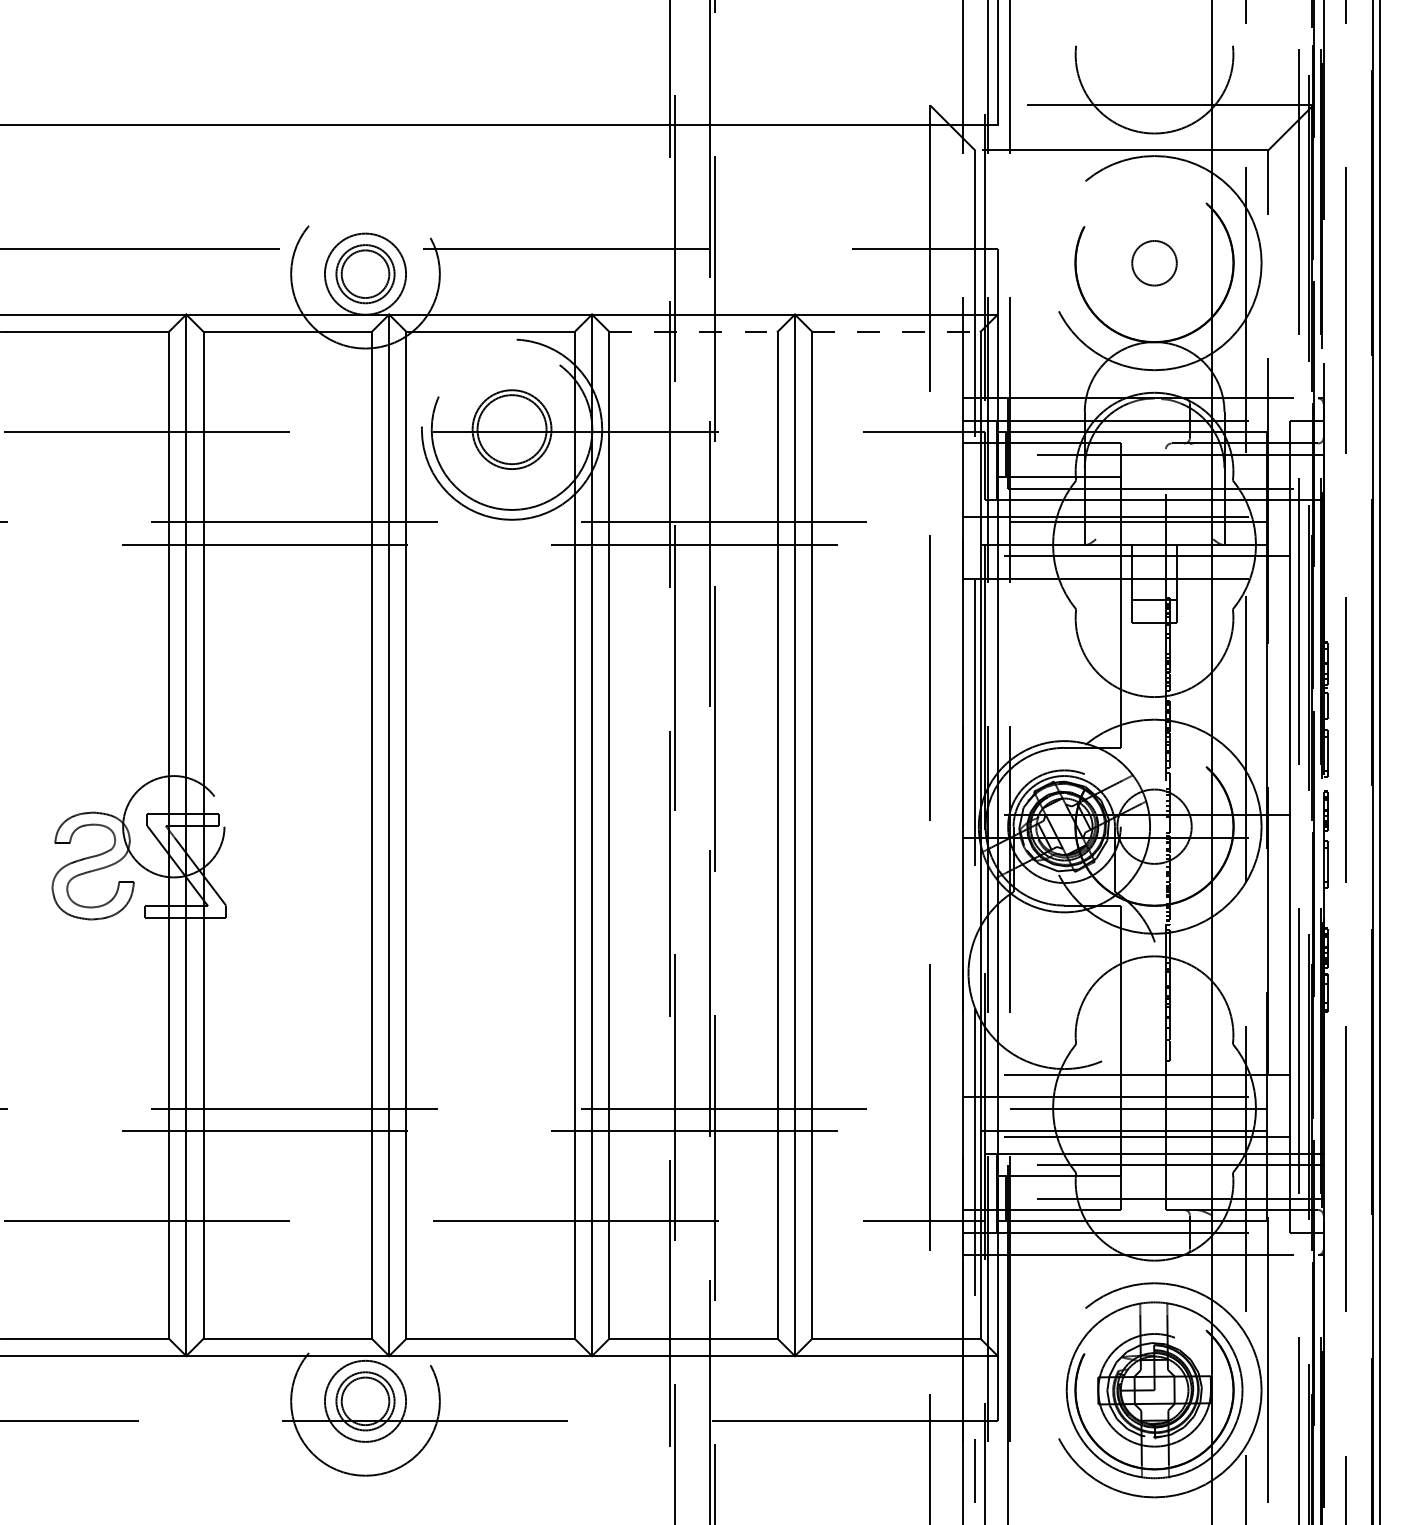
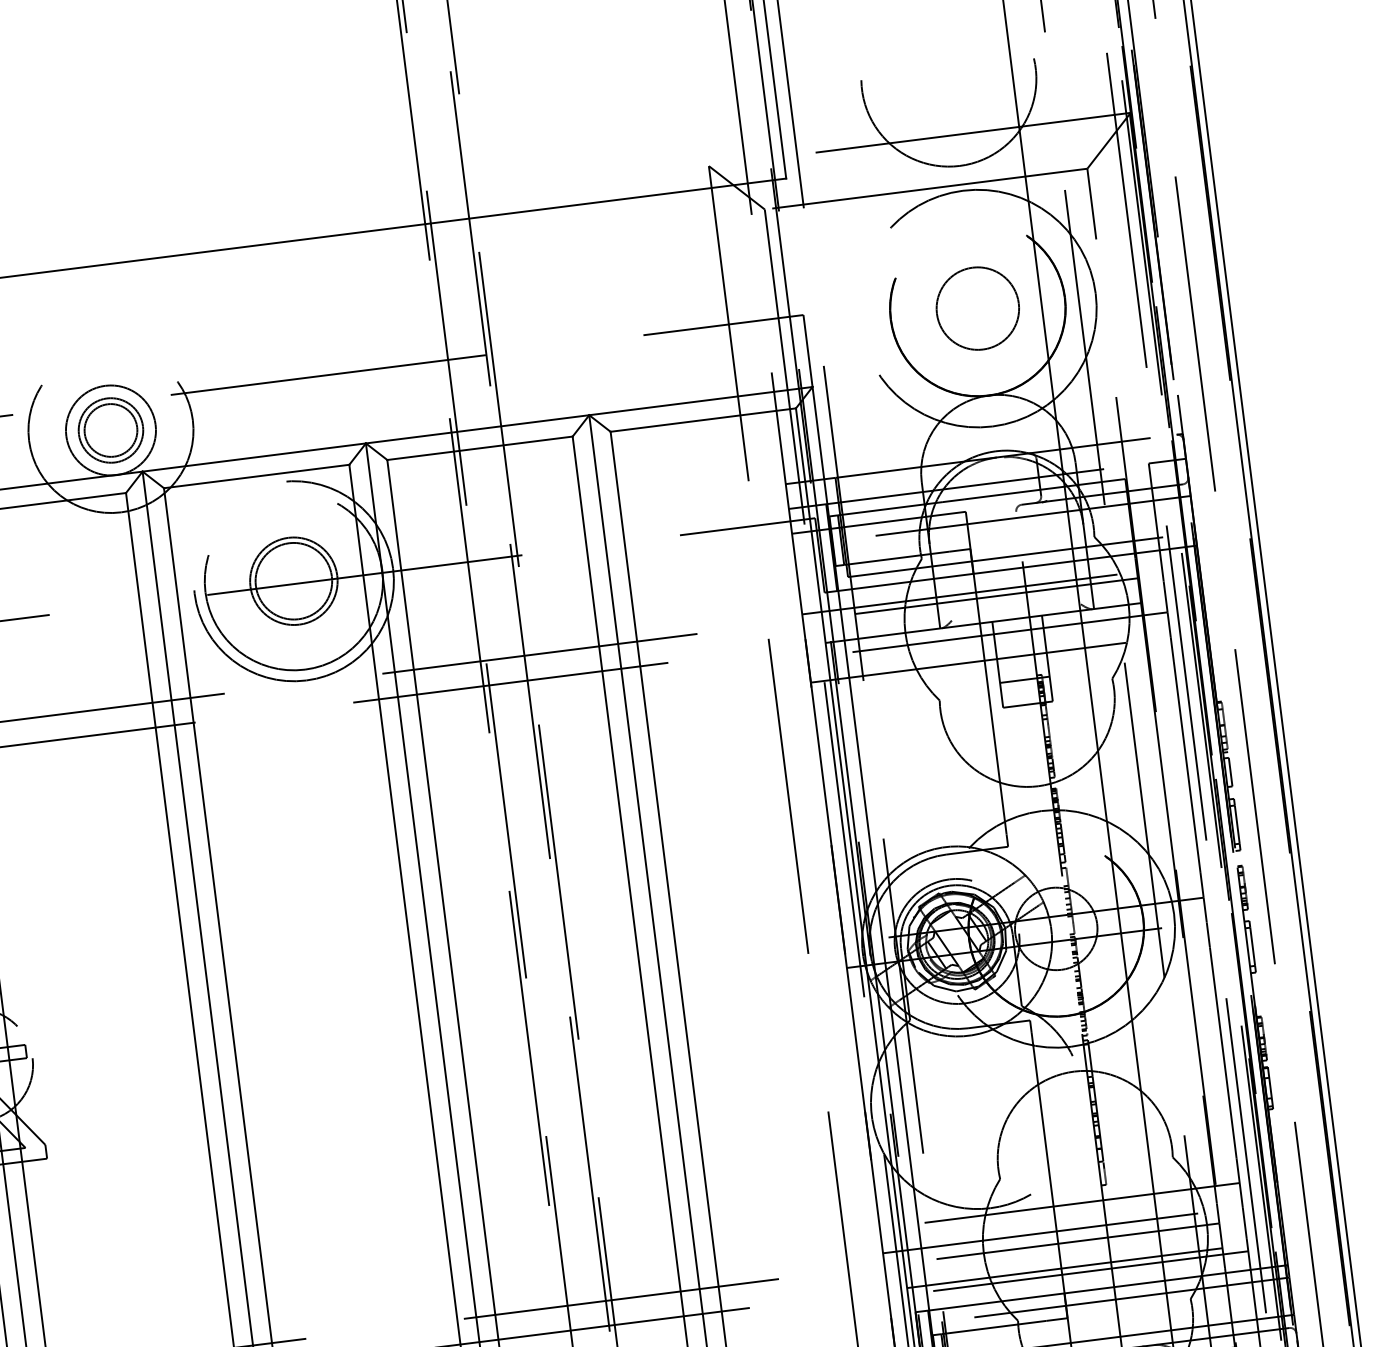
circle: (1154, 263) -> (977, 309), size x1.67
line: (694, 331) -> (481, 447), dashed -> solid
line: (896, 331) -> (703, 419), dashed -> solid

